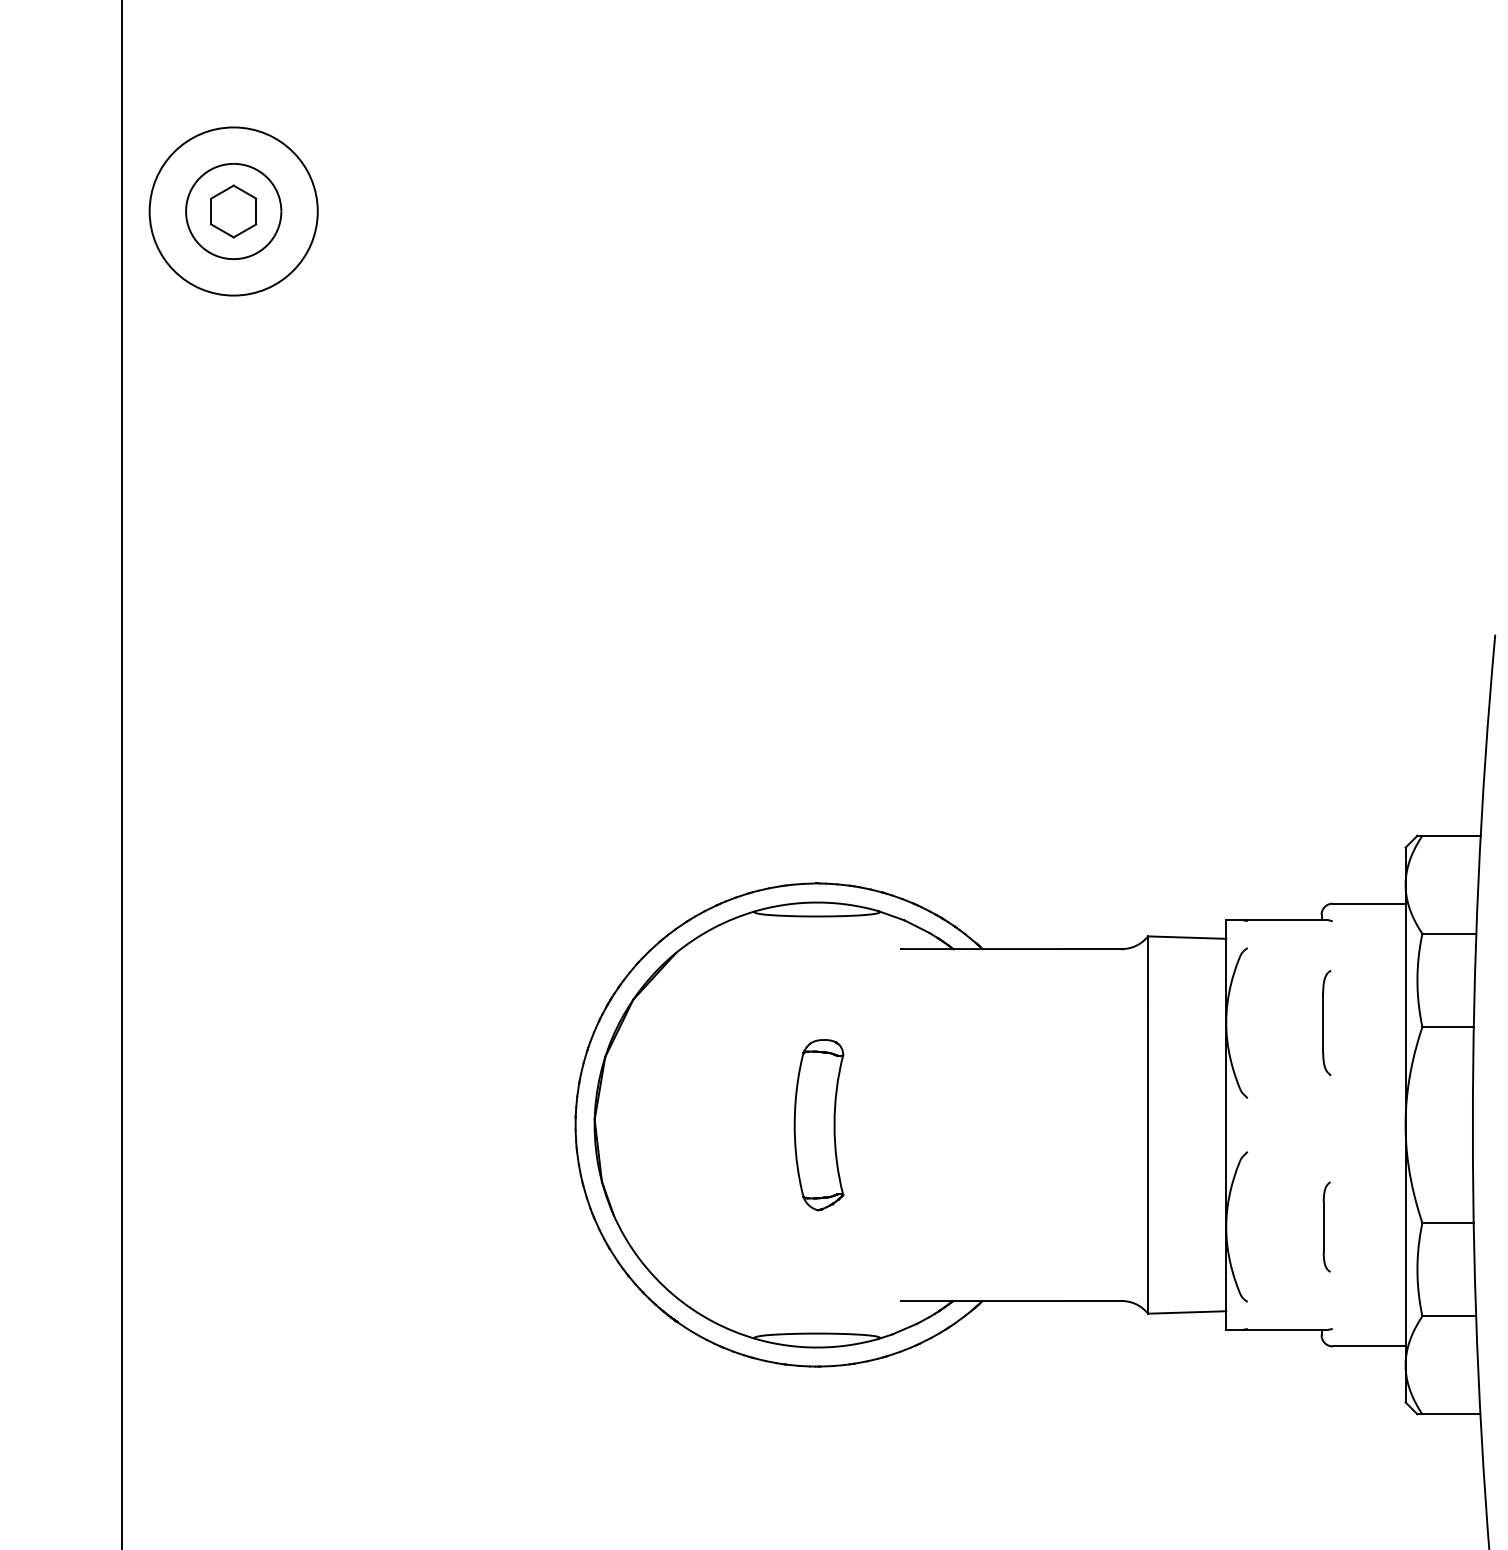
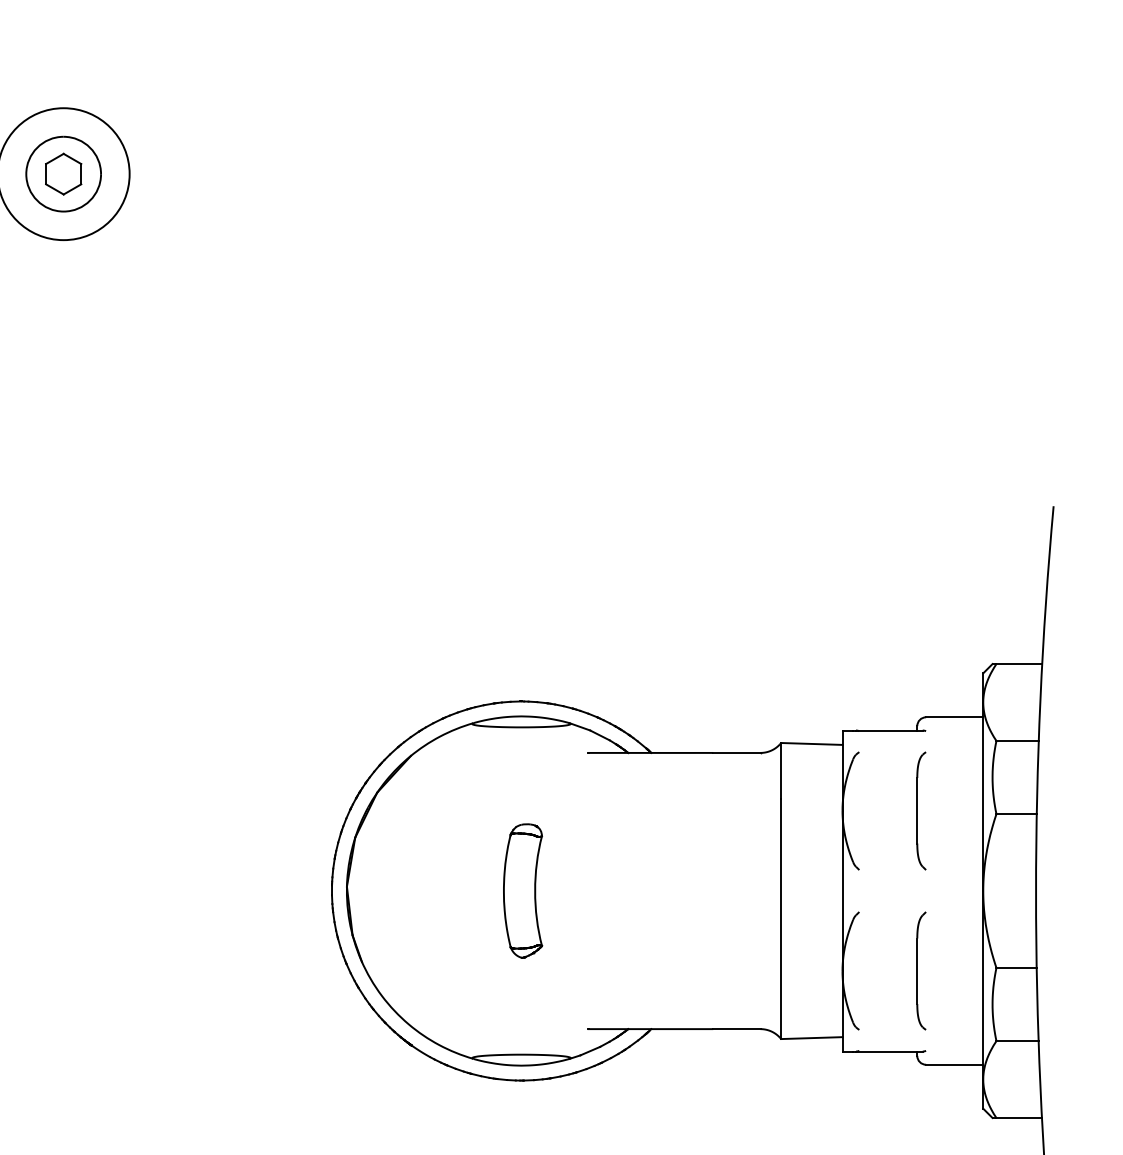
part: (1326, 1022) -> (921, 810), size x1.43
part: (1326, 1226) -> (921, 970), size x1.67

